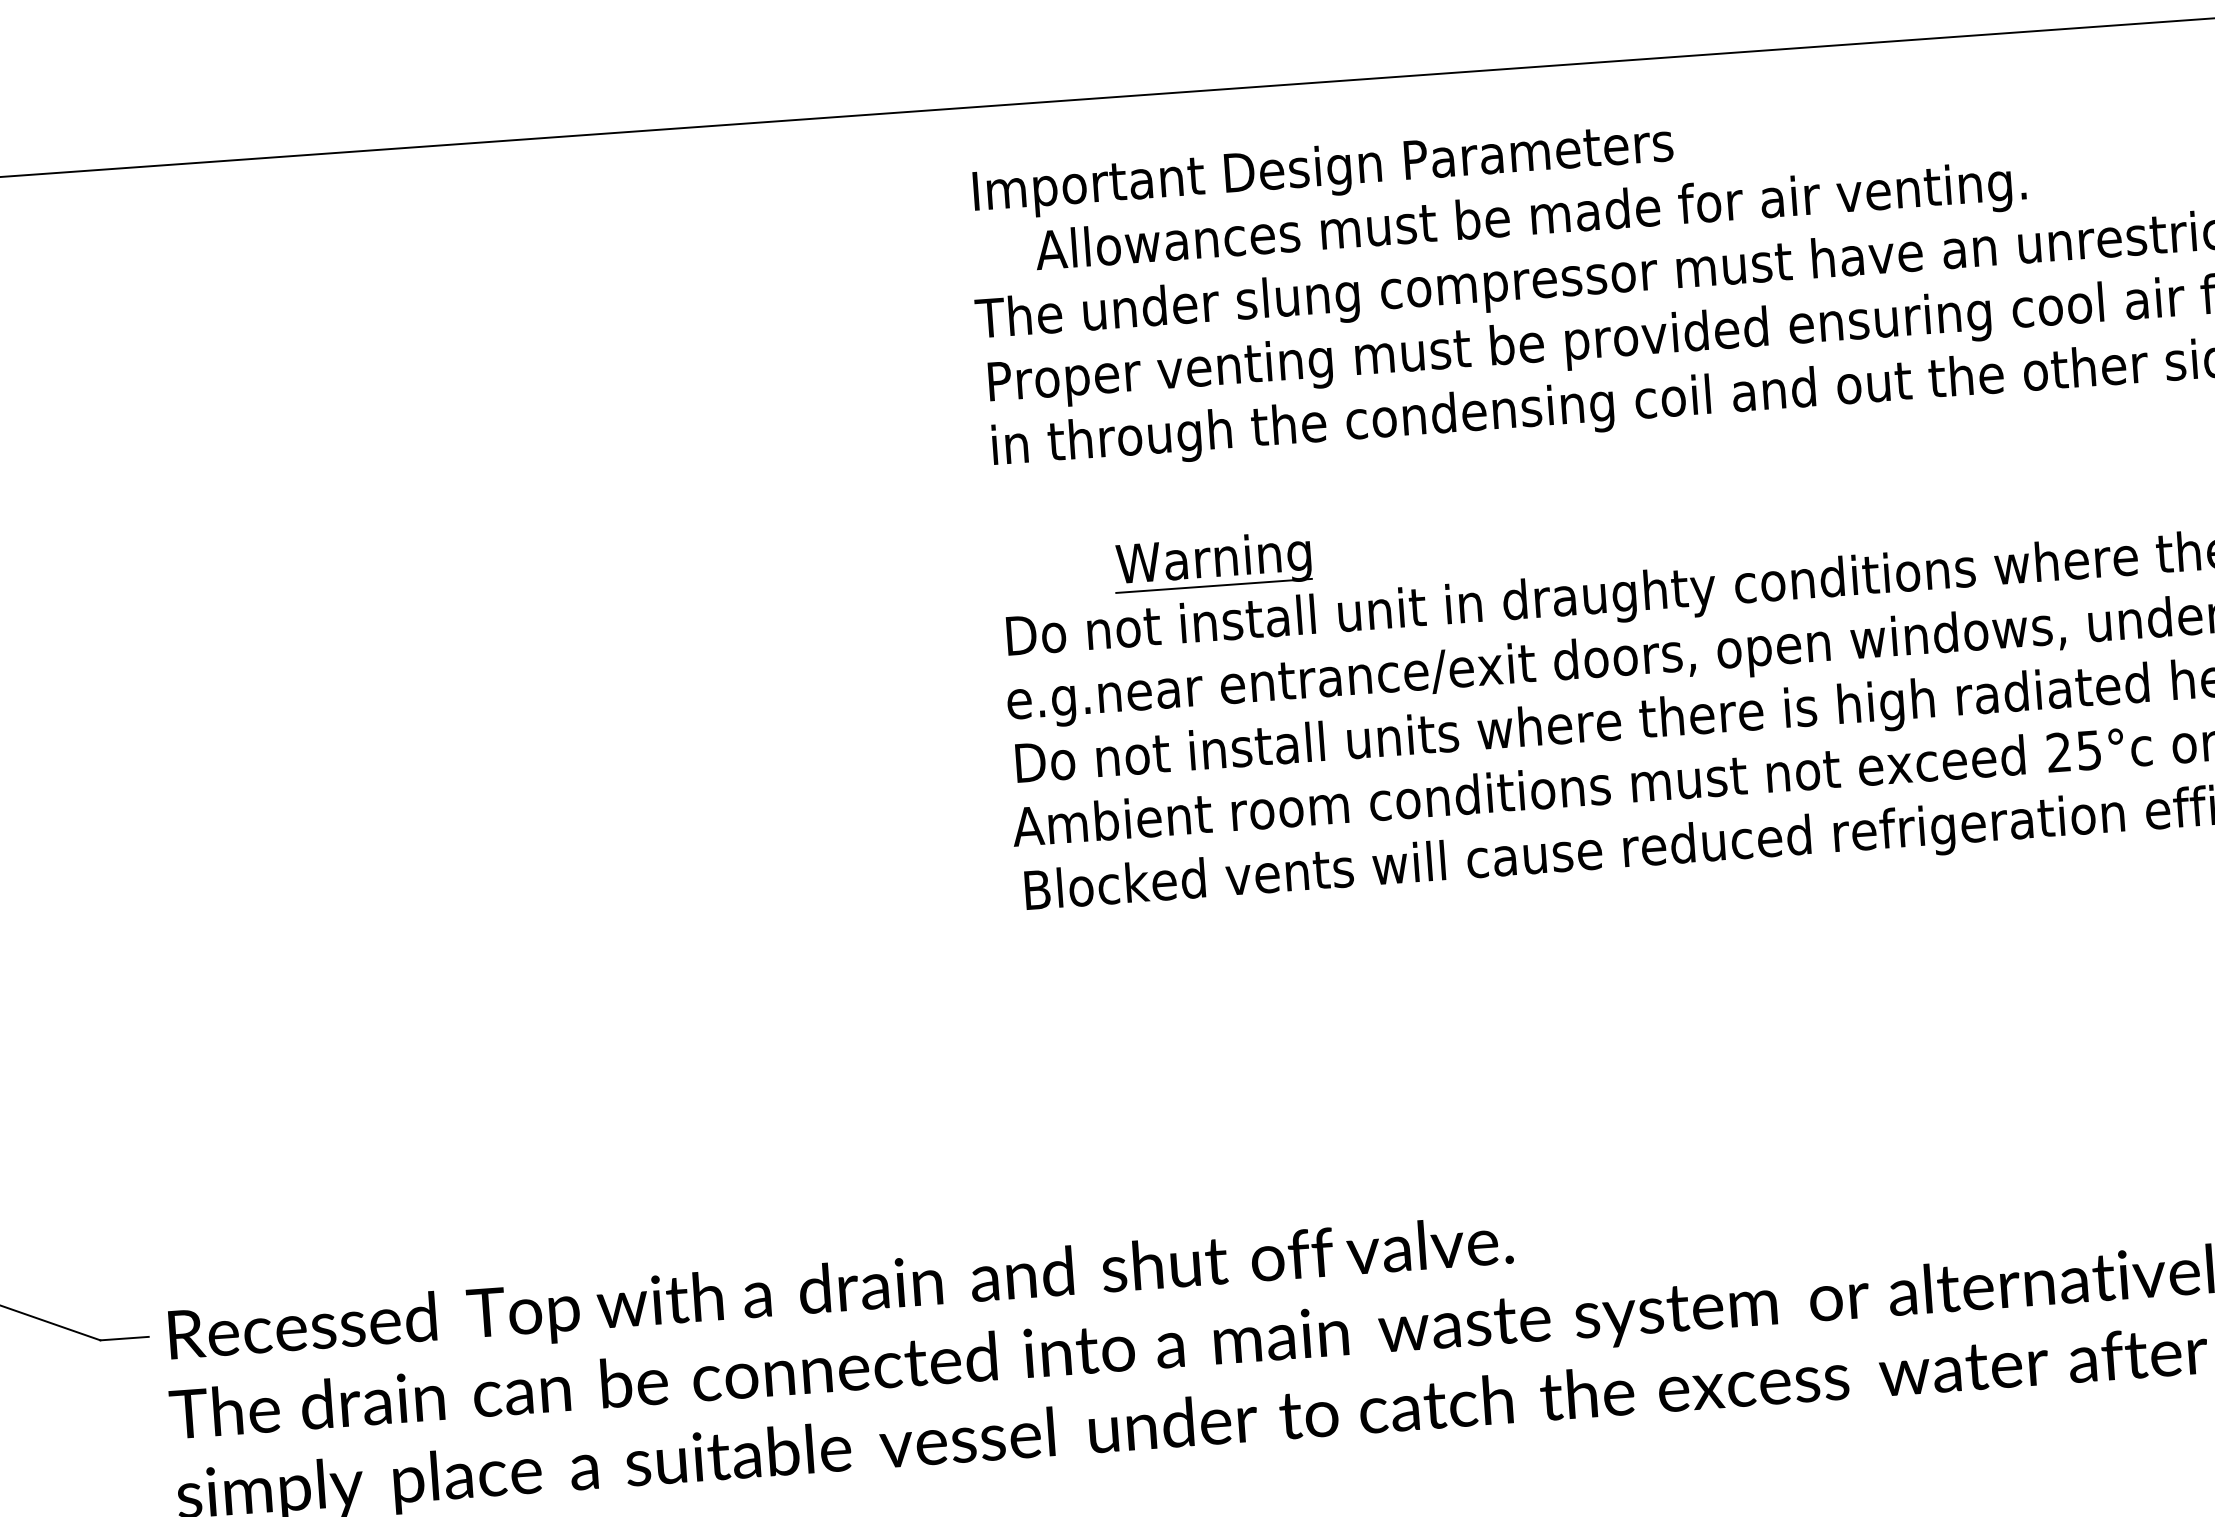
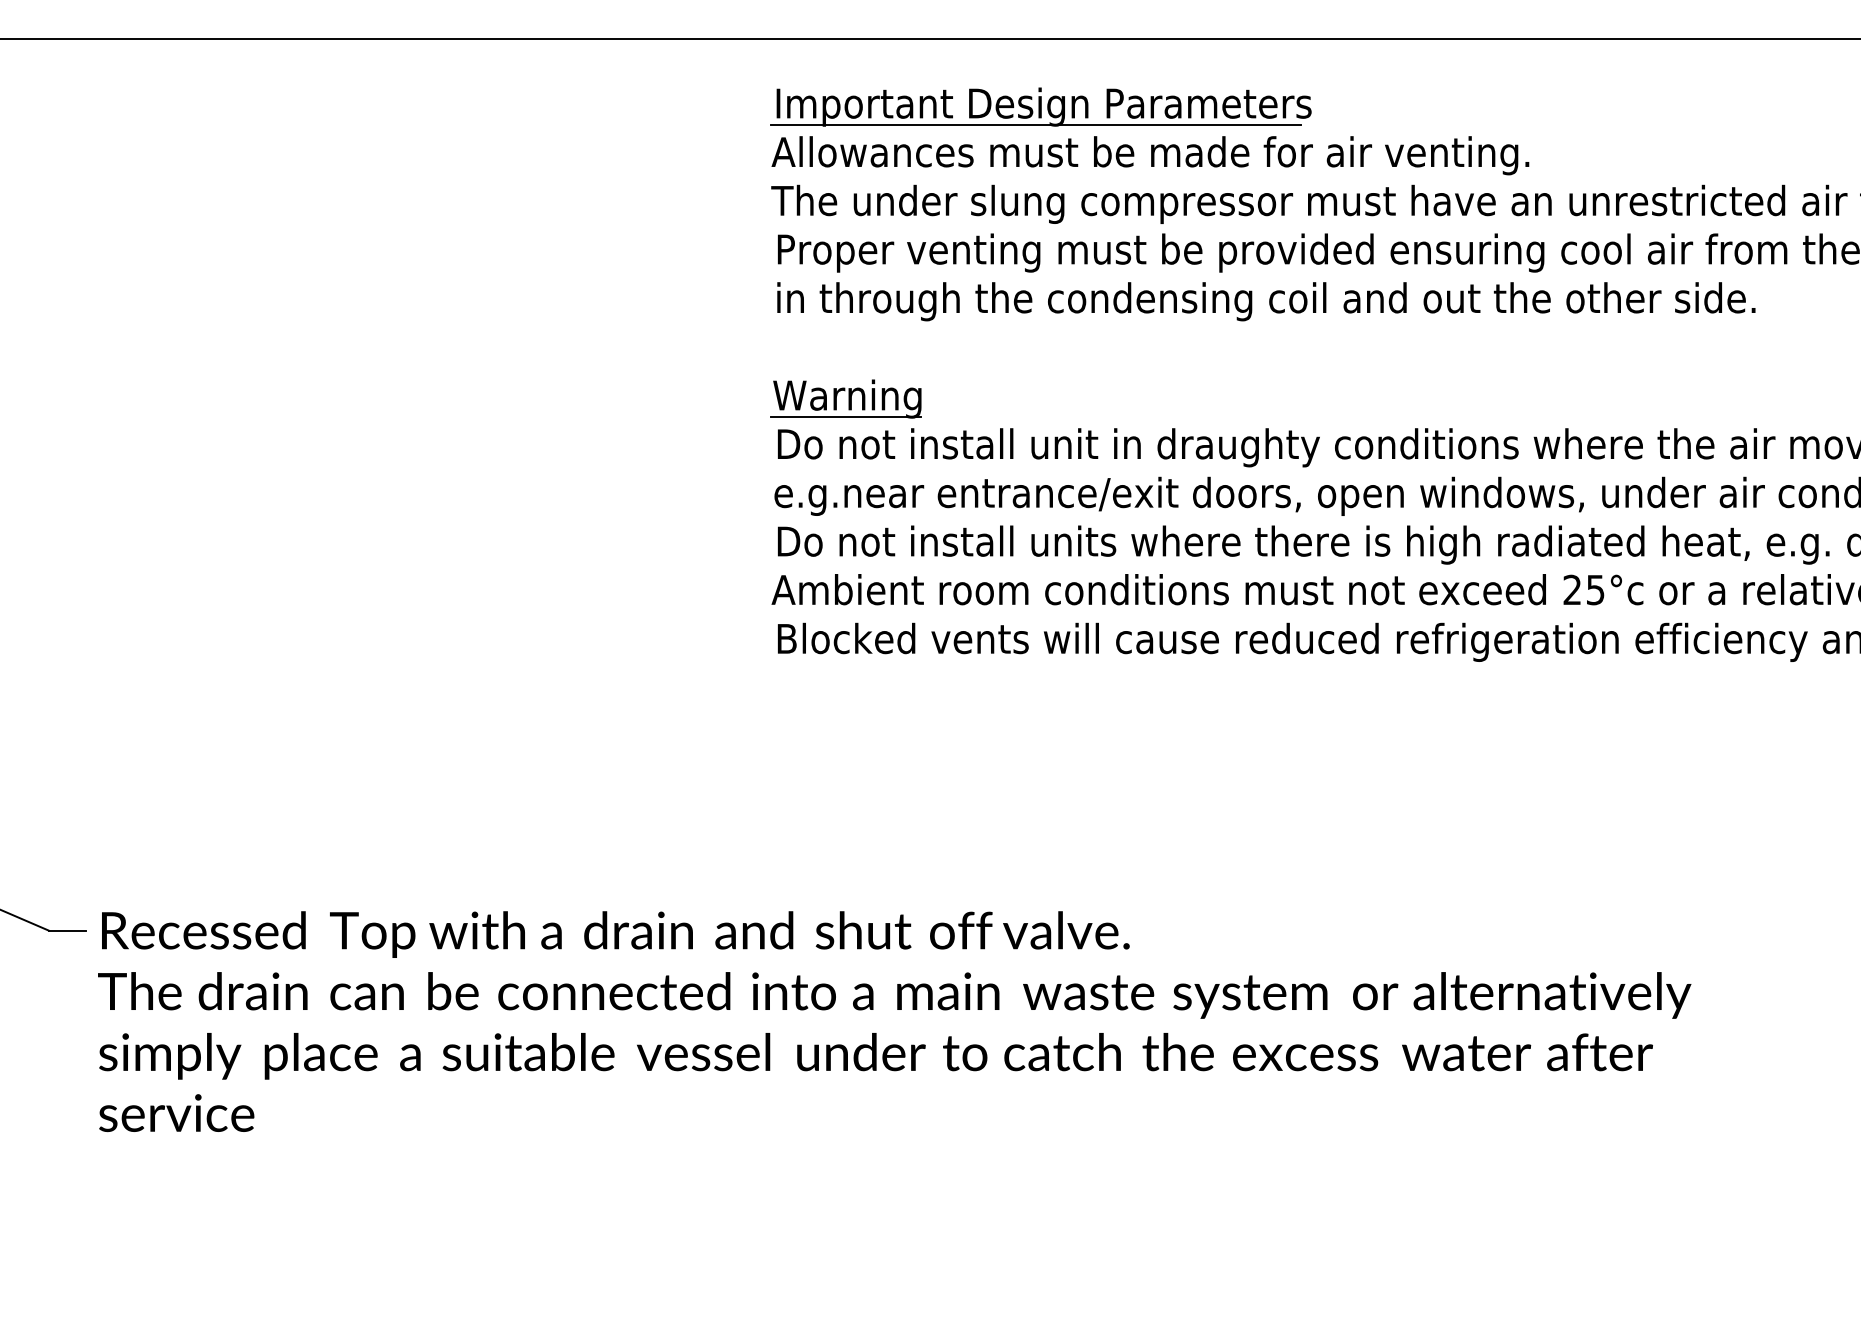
line: (1315, 195) -> (1036, 125), added
text: (1530, 219) -> (1150, 155), moved
part: (1211, 561) -> (845, 398), moved

